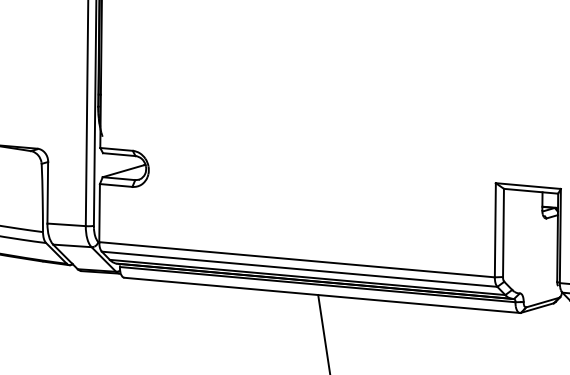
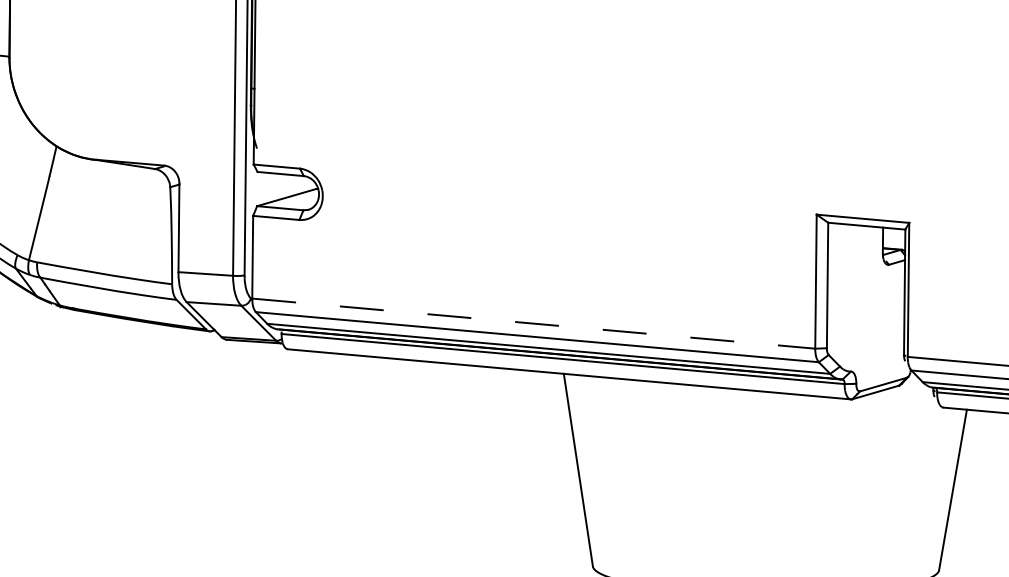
line: (296, 259) -> (533, 323), solid -> dashed

